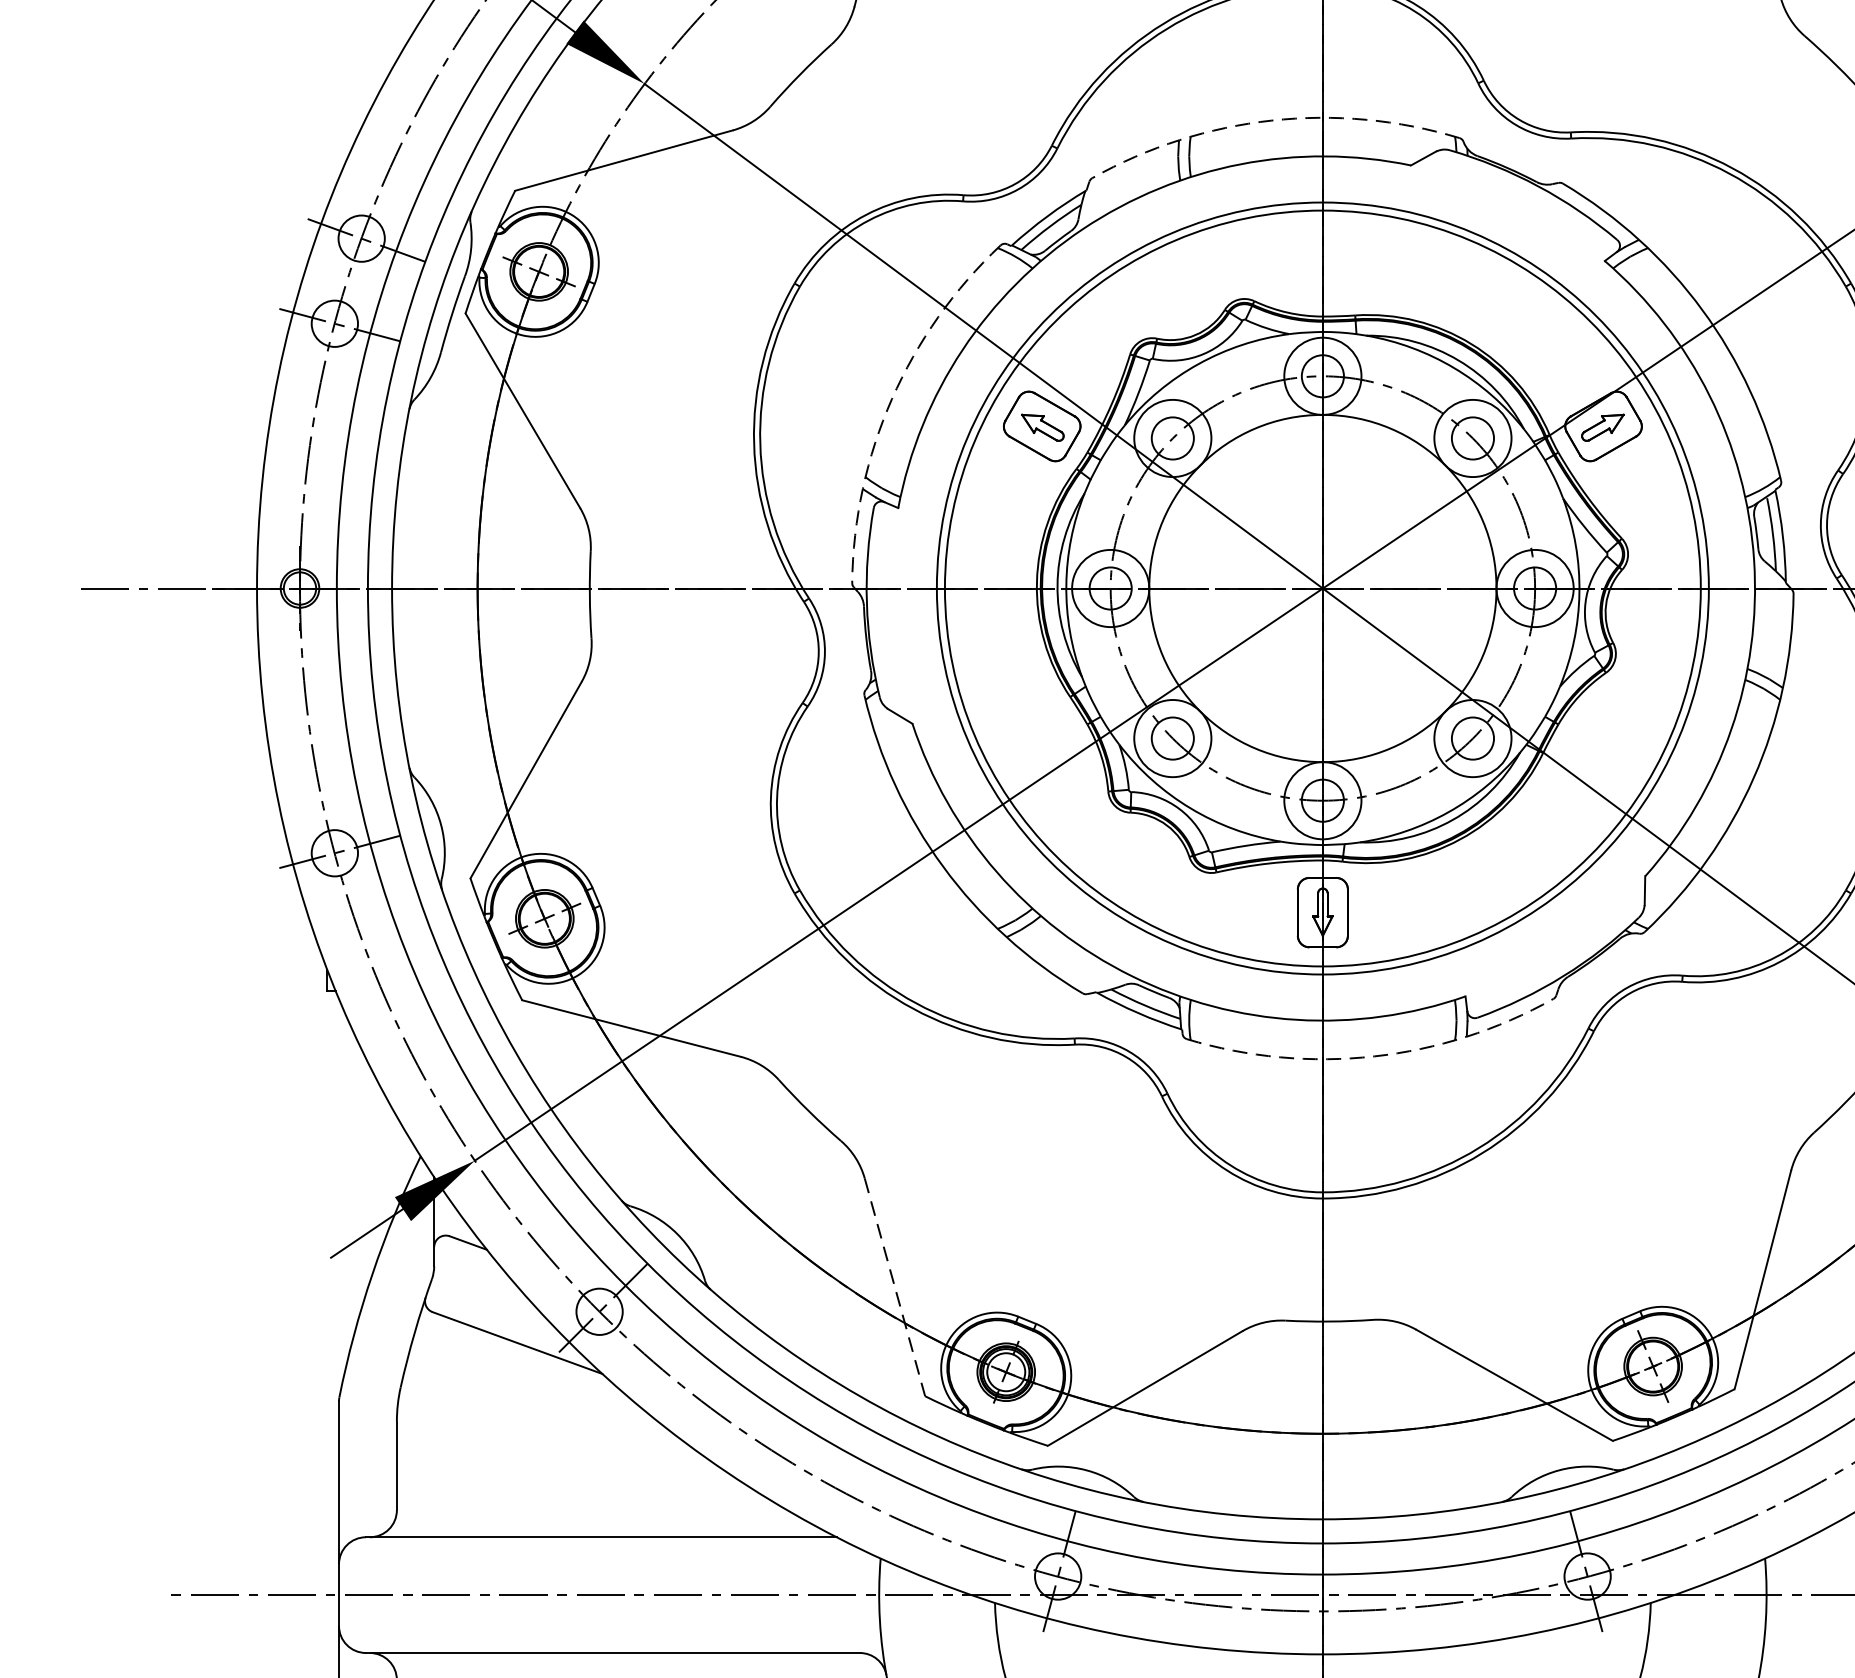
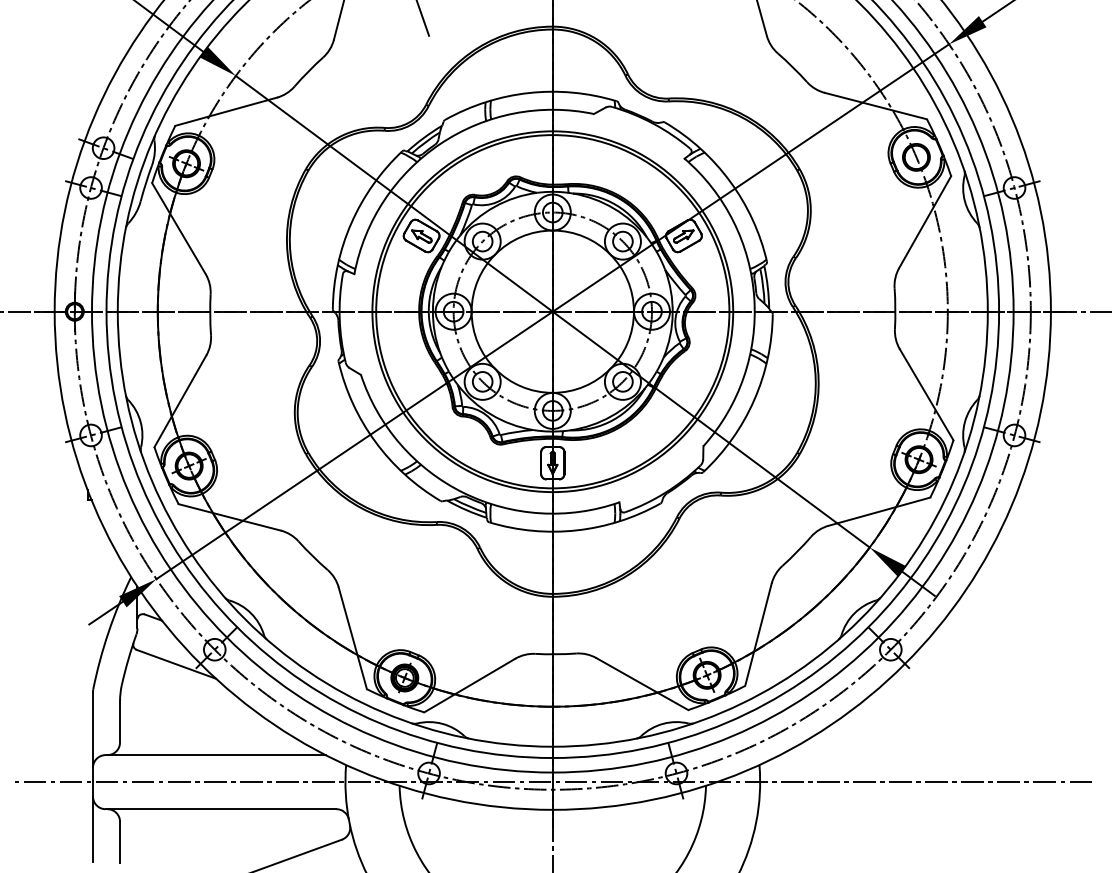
arc: (1270, 121) -> (528, 93), dashed -> solid
arc: (892, 399) -> (351, 223), dashed -> solid
arc: (1373, 1056) -> (576, 530), dashed -> solid
line: (894, 1287) -> (352, 638), dashed -> solid

